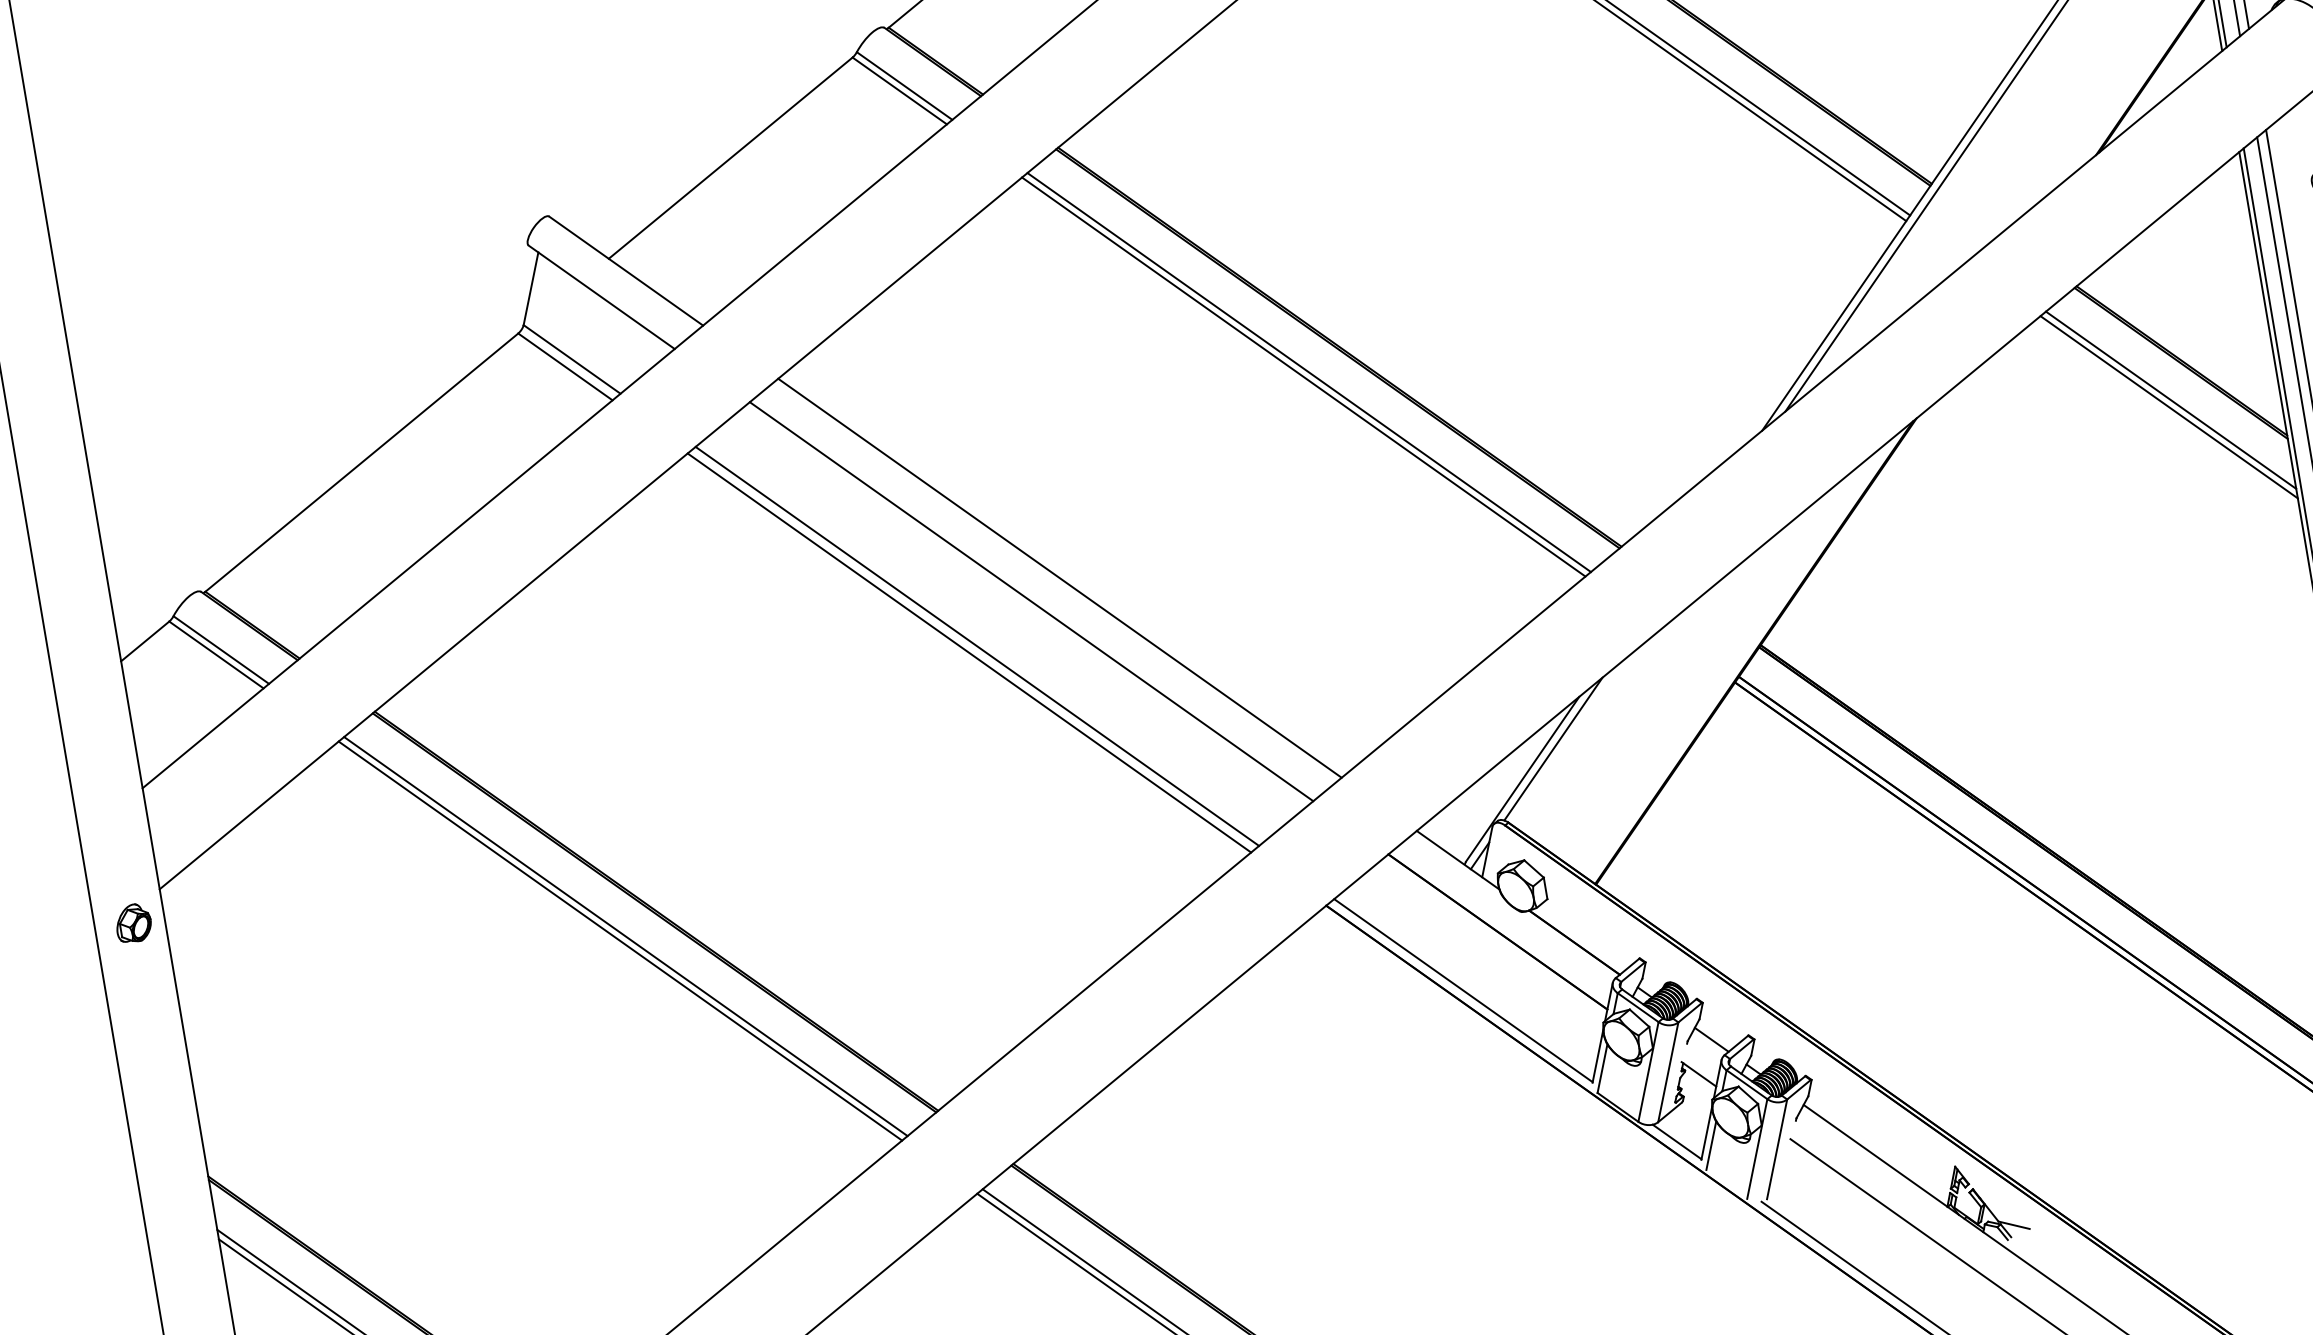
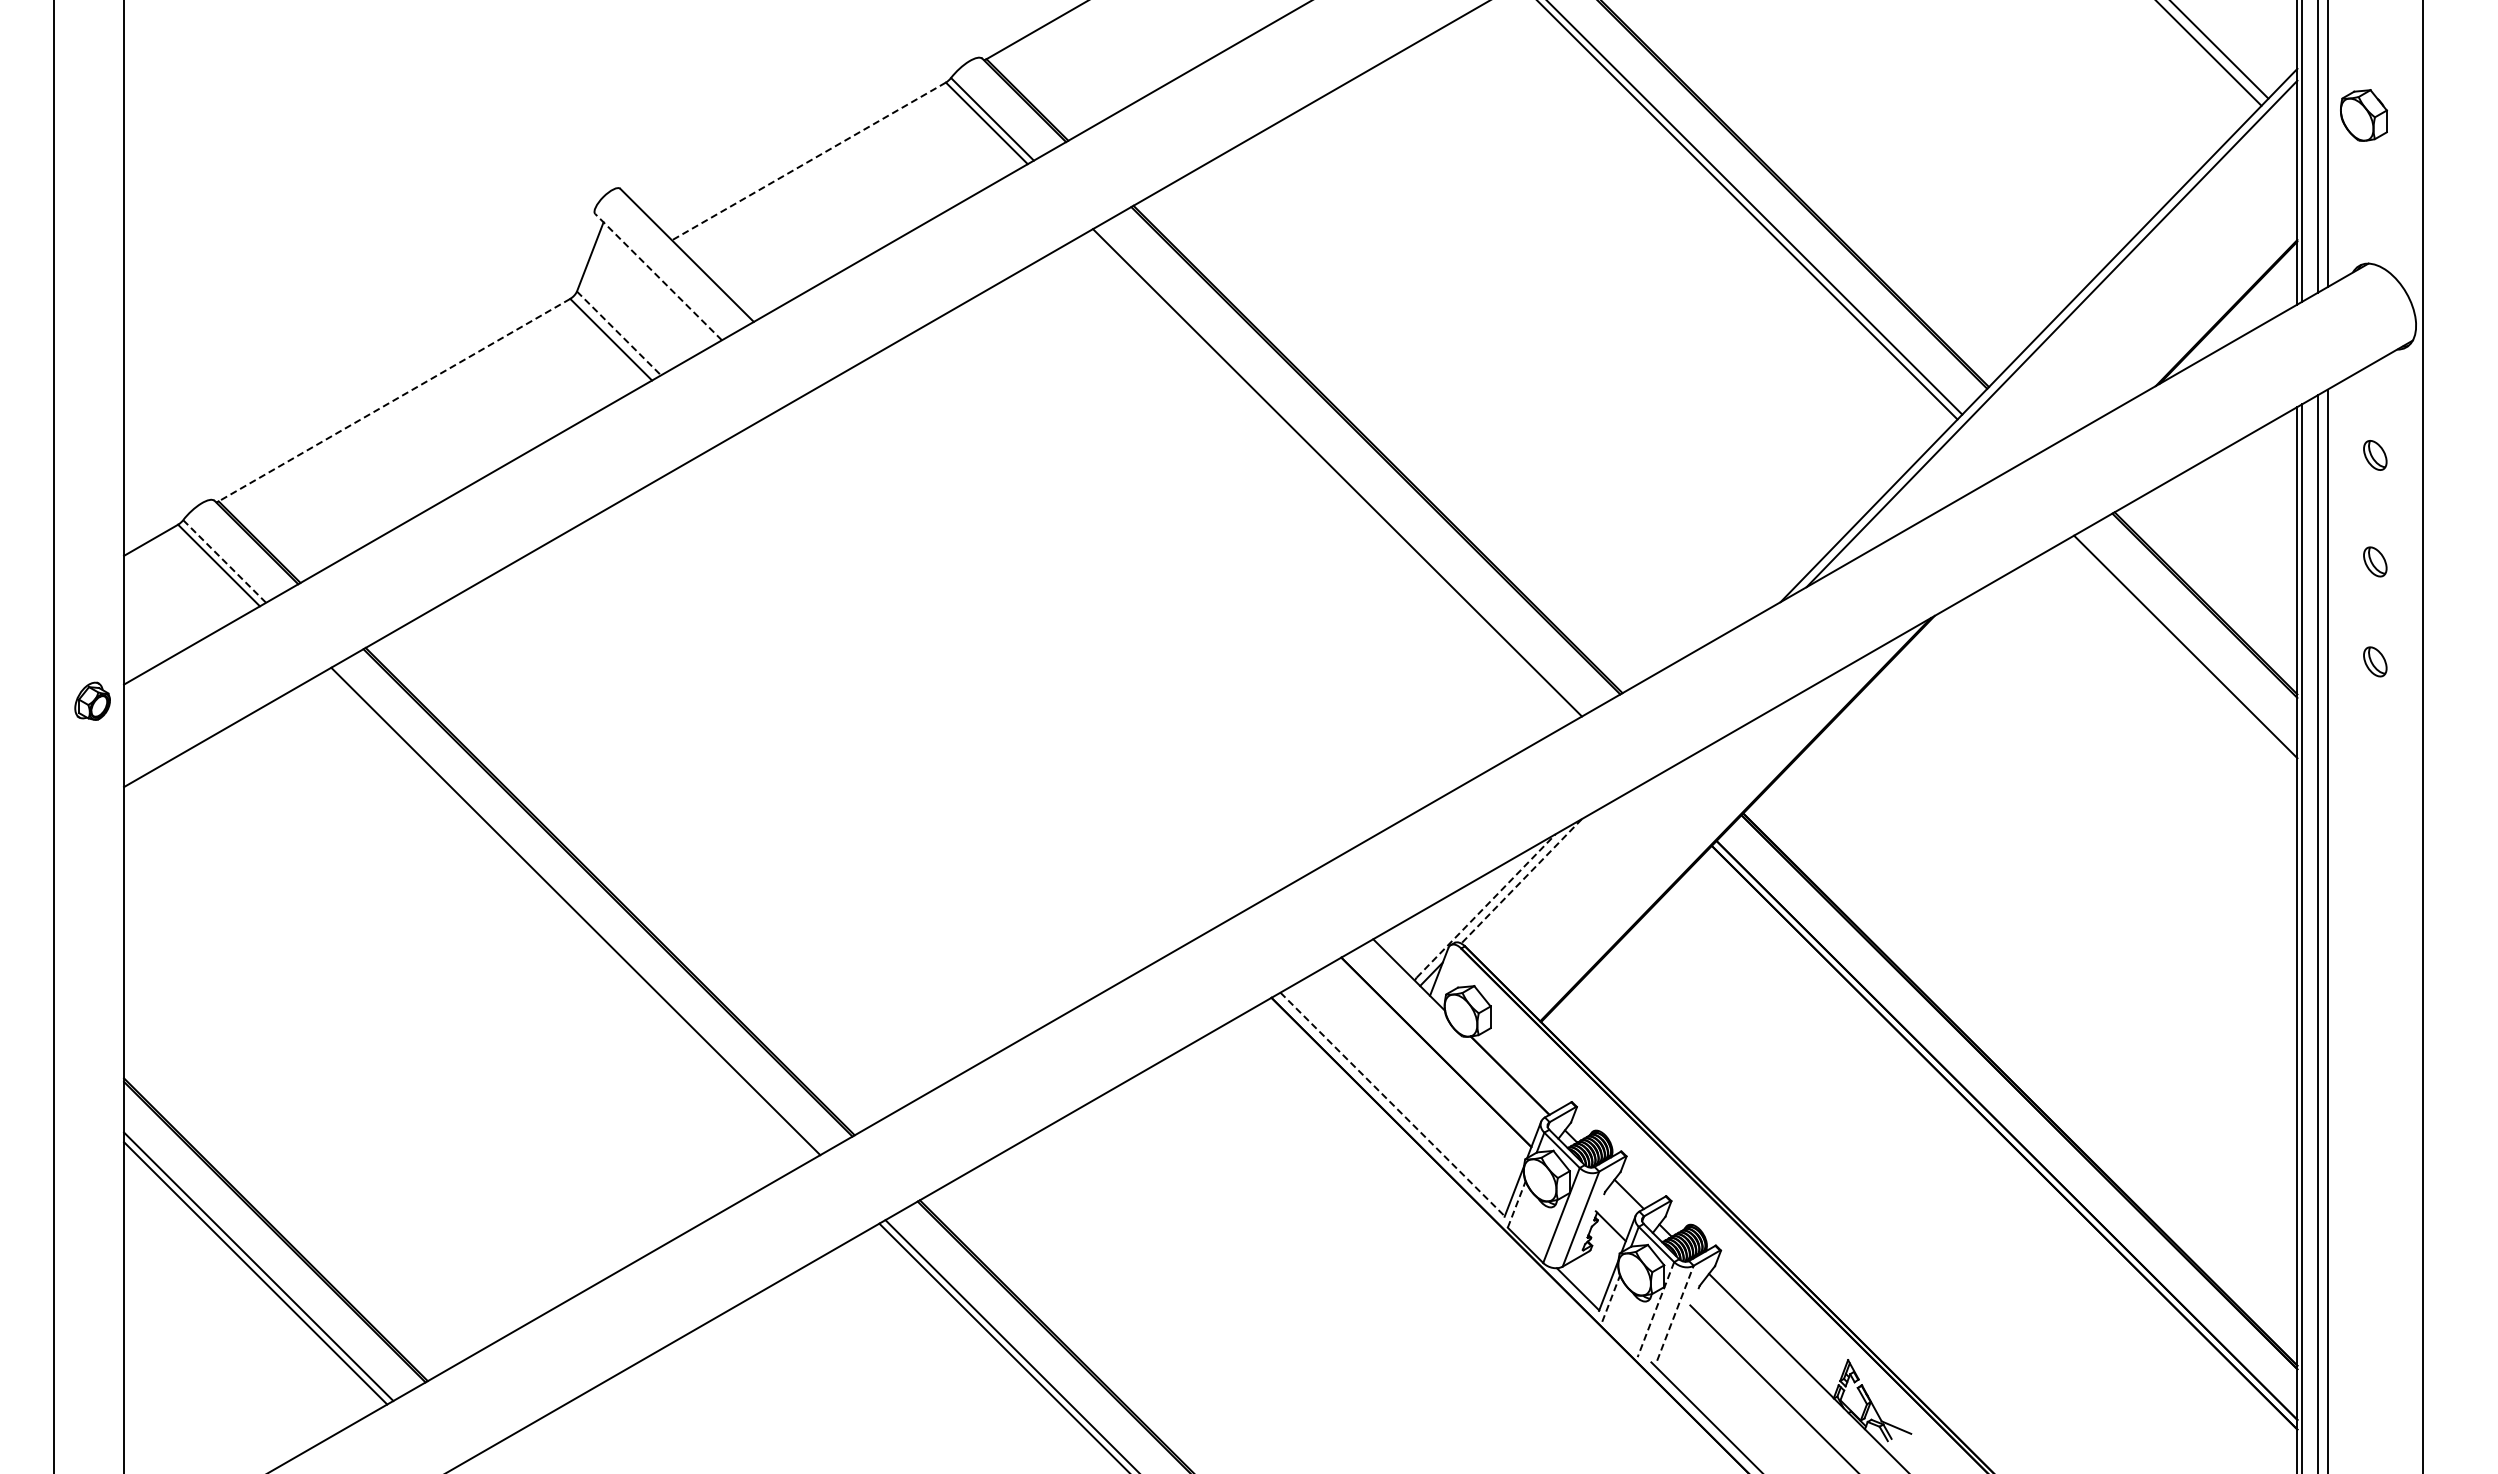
line: (730, 158) -> (808, 161), solid -> dashed
line: (601, 296) -> (658, 276), solid -> dashed
line: (572, 359) -> (619, 333), solid -> dashed
line: (1308, 371) -> (1343, 468), removed
line: (2170, 400) -> (2188, 640), removed
line: (361, 462) -> (394, 400), solid -> dashed
line: (1059, 578) -> (1063, 630), removed
line: (1031, 601) -> (1031, 648), removed
line: (977, 645) -> (970, 683), removed
line: (221, 650) -> (224, 561), solid -> dashed
line: (968, 652) -> (961, 688), removed
line: (1553, 749) -> (1521, 881), solid -> dashed
line: (1522, 778) -> (1486, 905), solid -> dashed
part: (133, 922) -> (92, 700), moved
line: (620, 940) -> (569, 914), removed
line: (1463, 990) -> (1392, 1104), solid -> dashed
line: (1602, 1068) -> (1516, 1204), solid -> dashed
line: (1711, 1145) -> (1611, 1298), solid -> dashed
line: (1756, 1148) -> (1655, 1309), solid -> dashed
line: (1777, 1149) -> (1675, 1313), solid -> dashed

